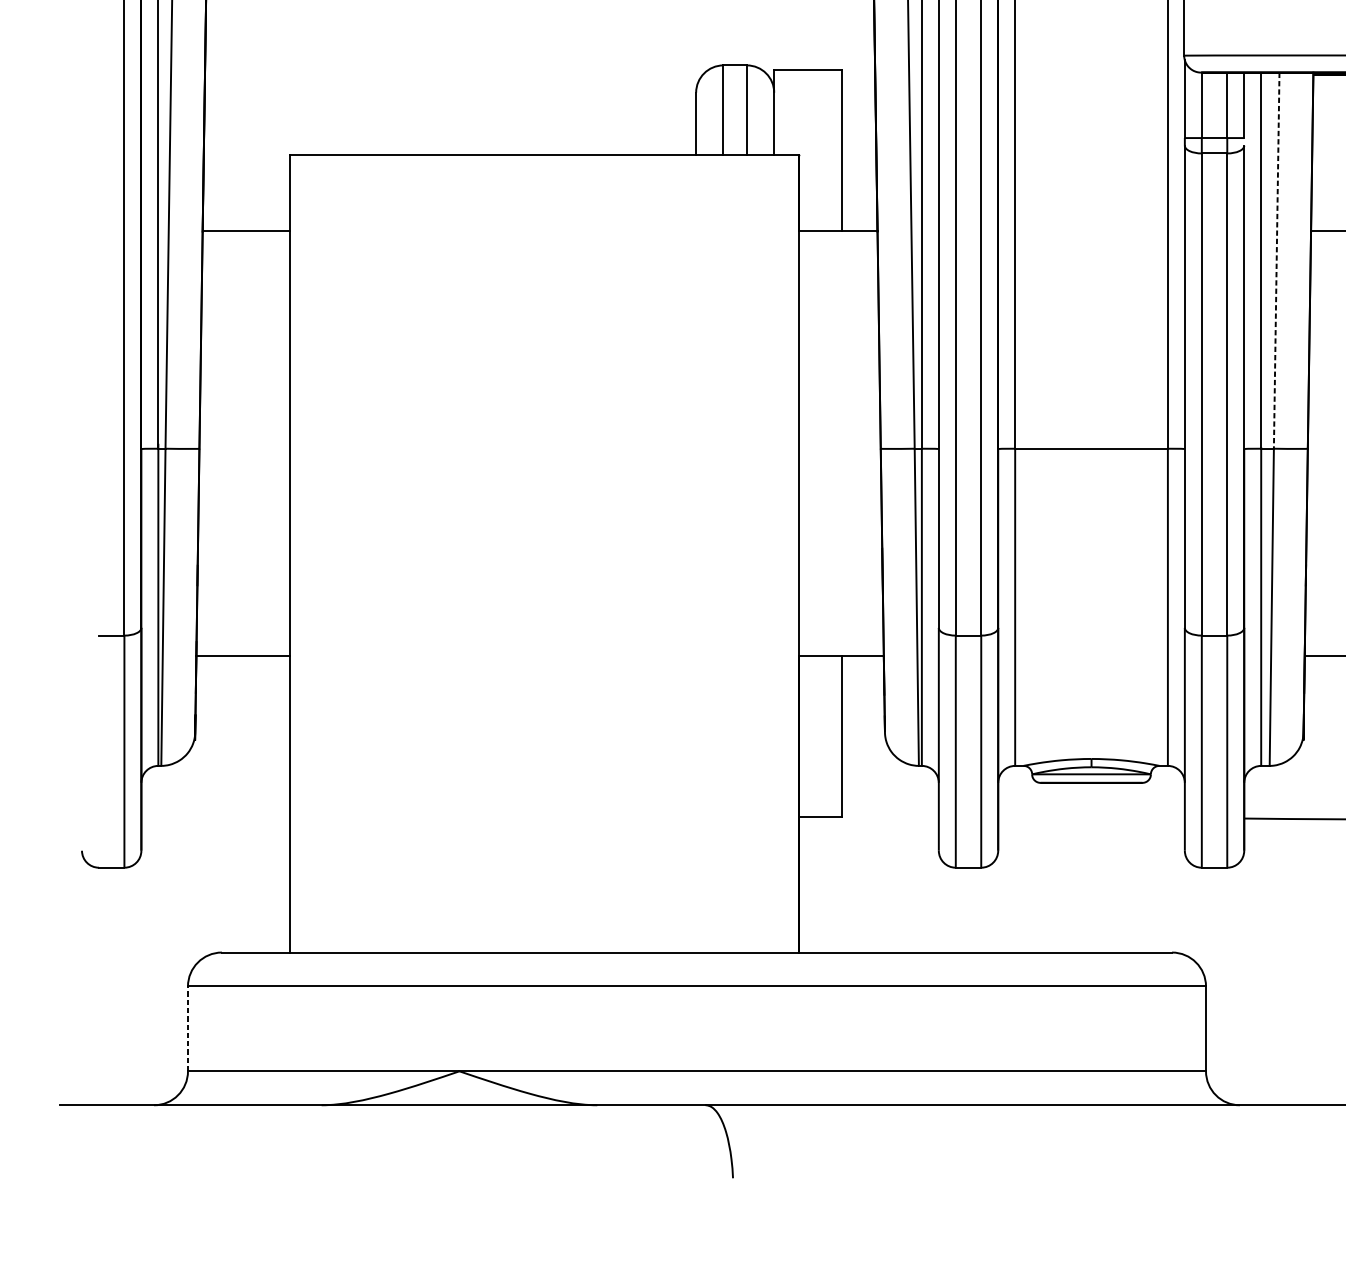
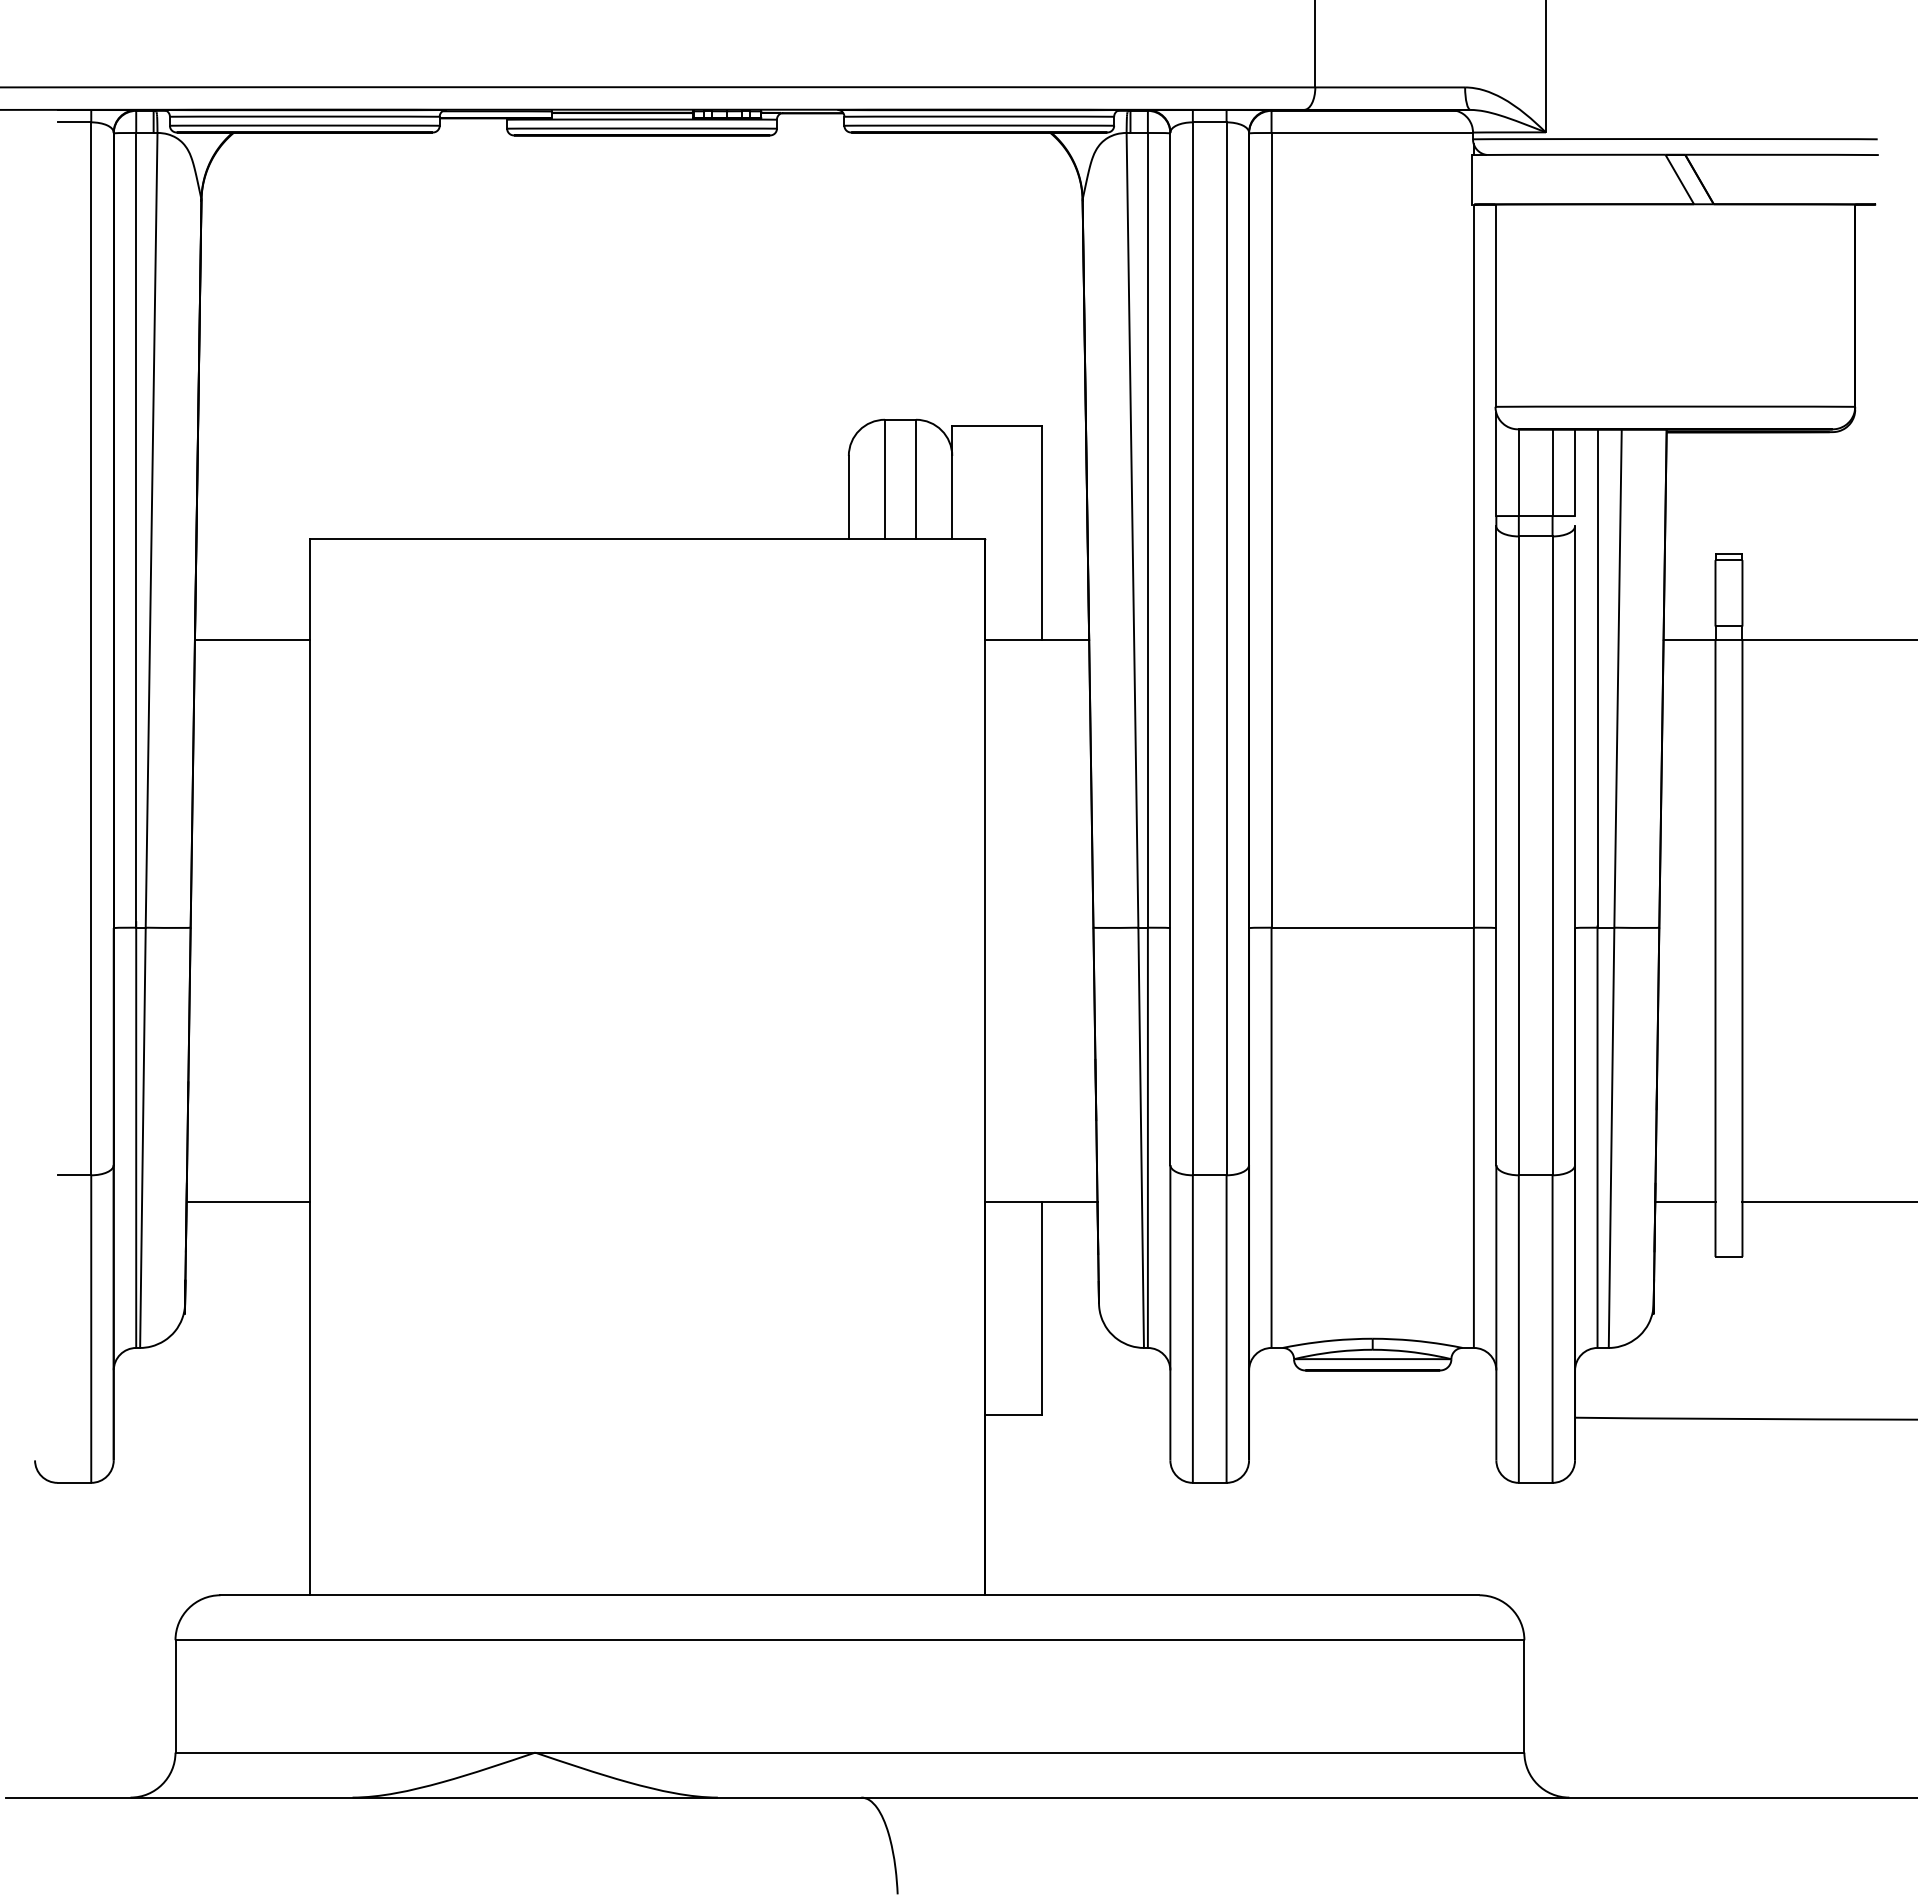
line: (1277, 261) -> (1618, 679), dashed -> solid
line: (187, 1028) -> (175, 1695), dashed -> solid

